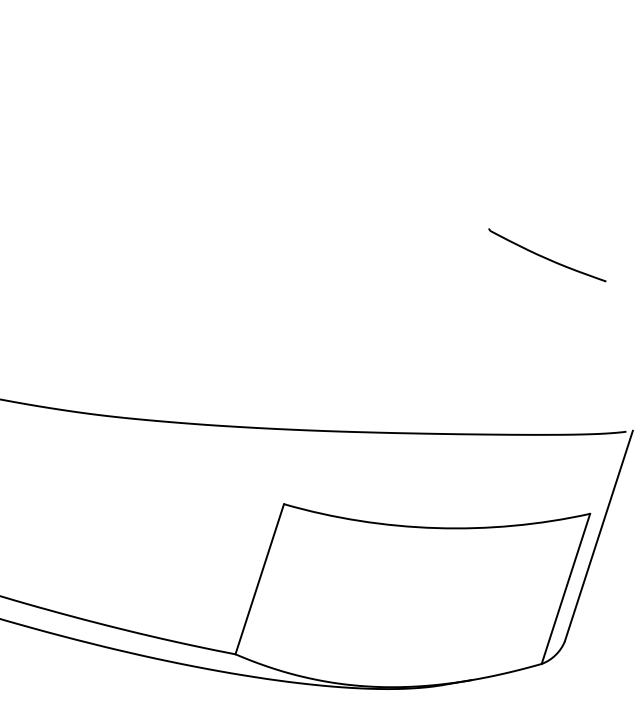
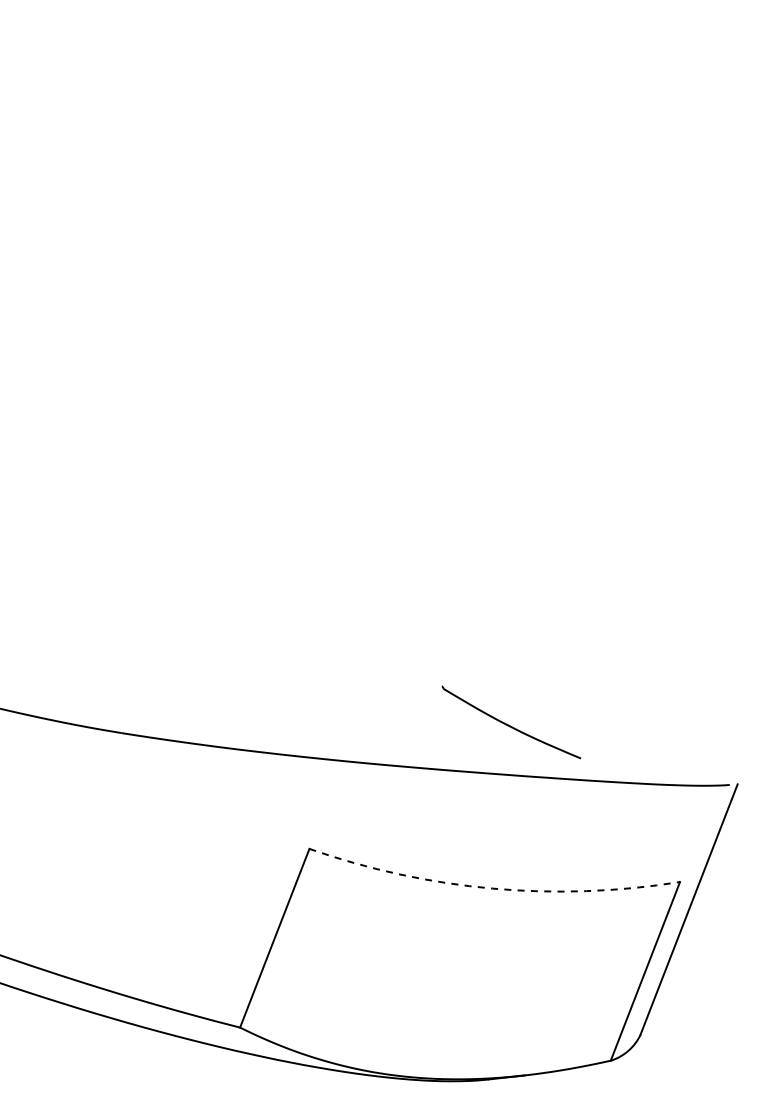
part: (547, 255) -> (511, 722), moved
arc: (436, 528) -> (492, 888), solid -> dashed

